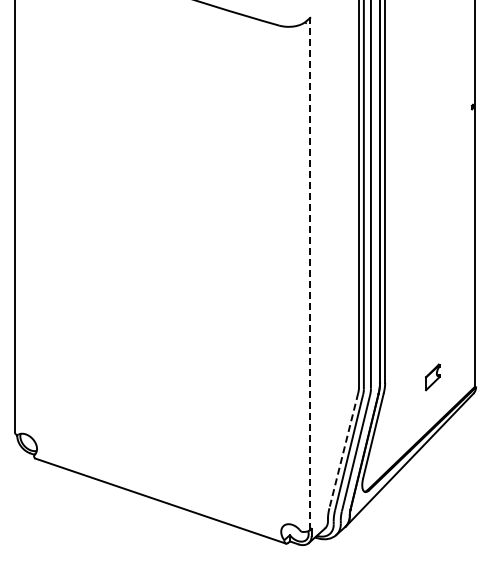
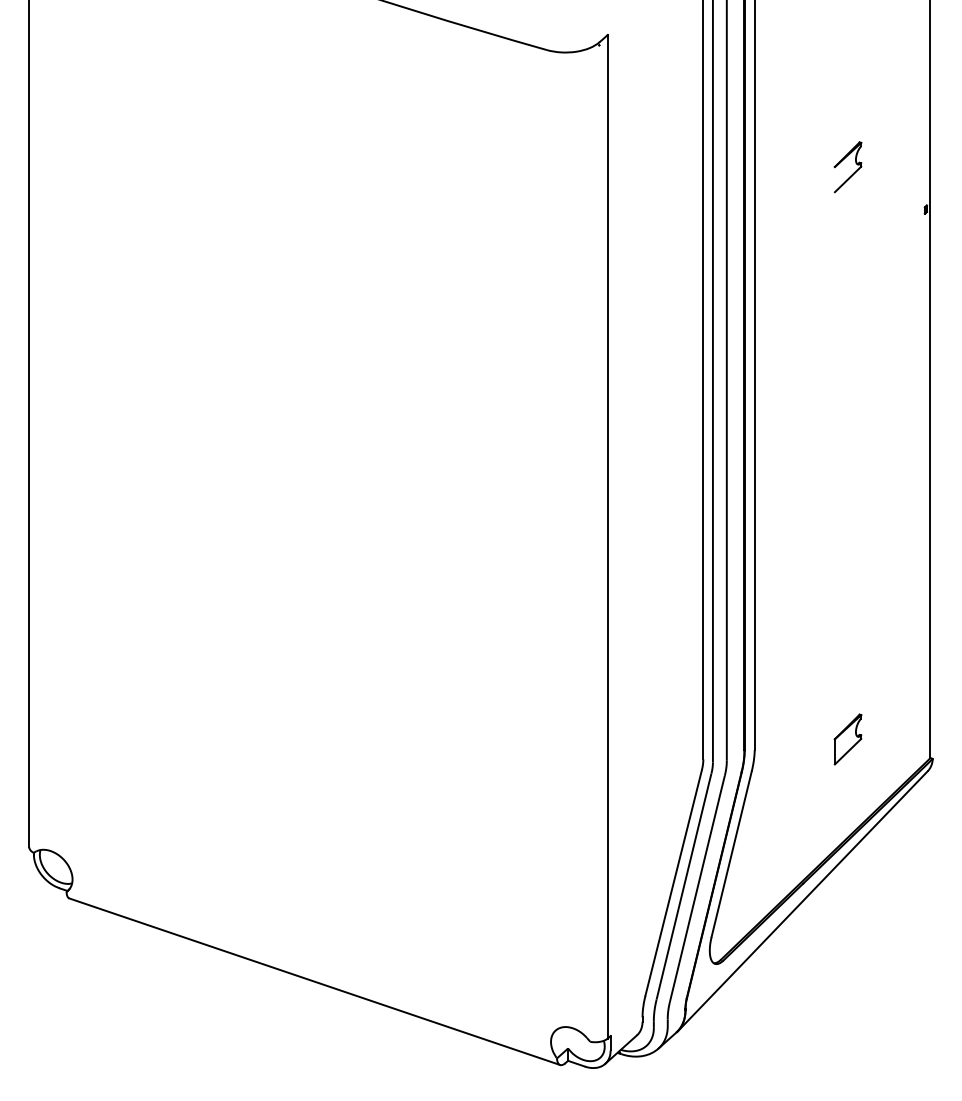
part: (432, 85) -> (847, 167), added
line: (310, 273) -> (608, 535), dashed -> solid
line: (343, 451) -> (673, 884), dashed -> solid

